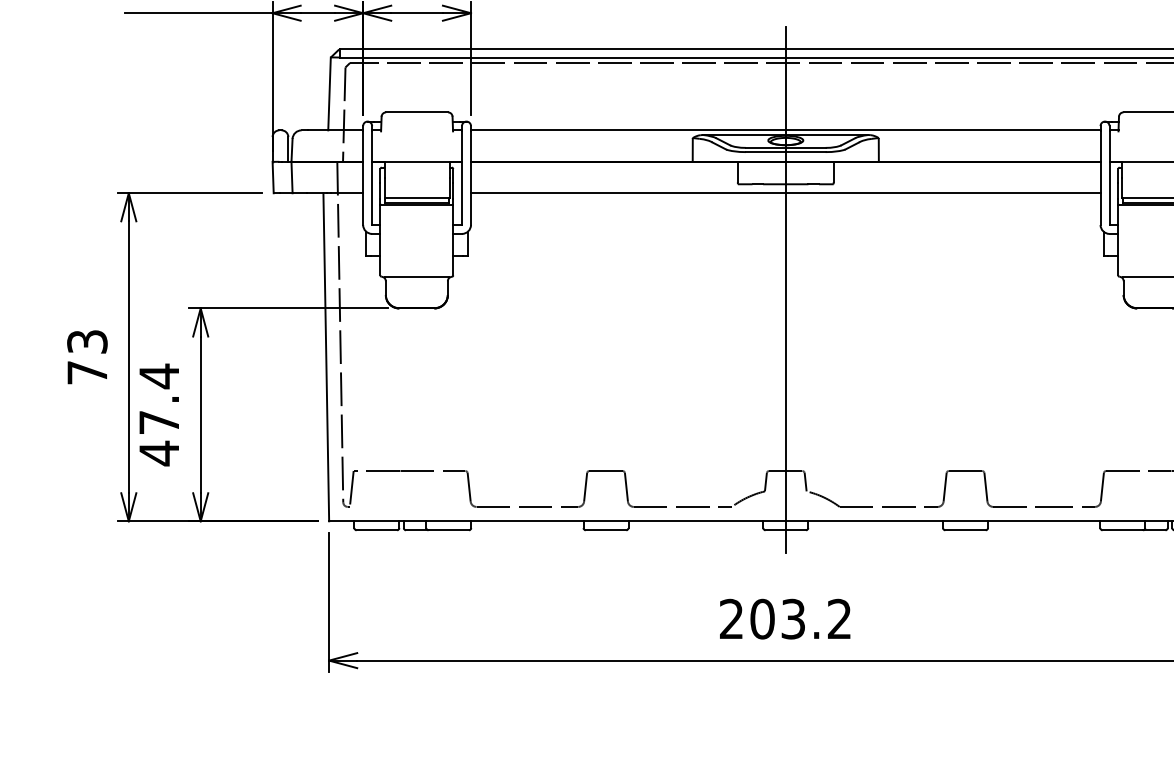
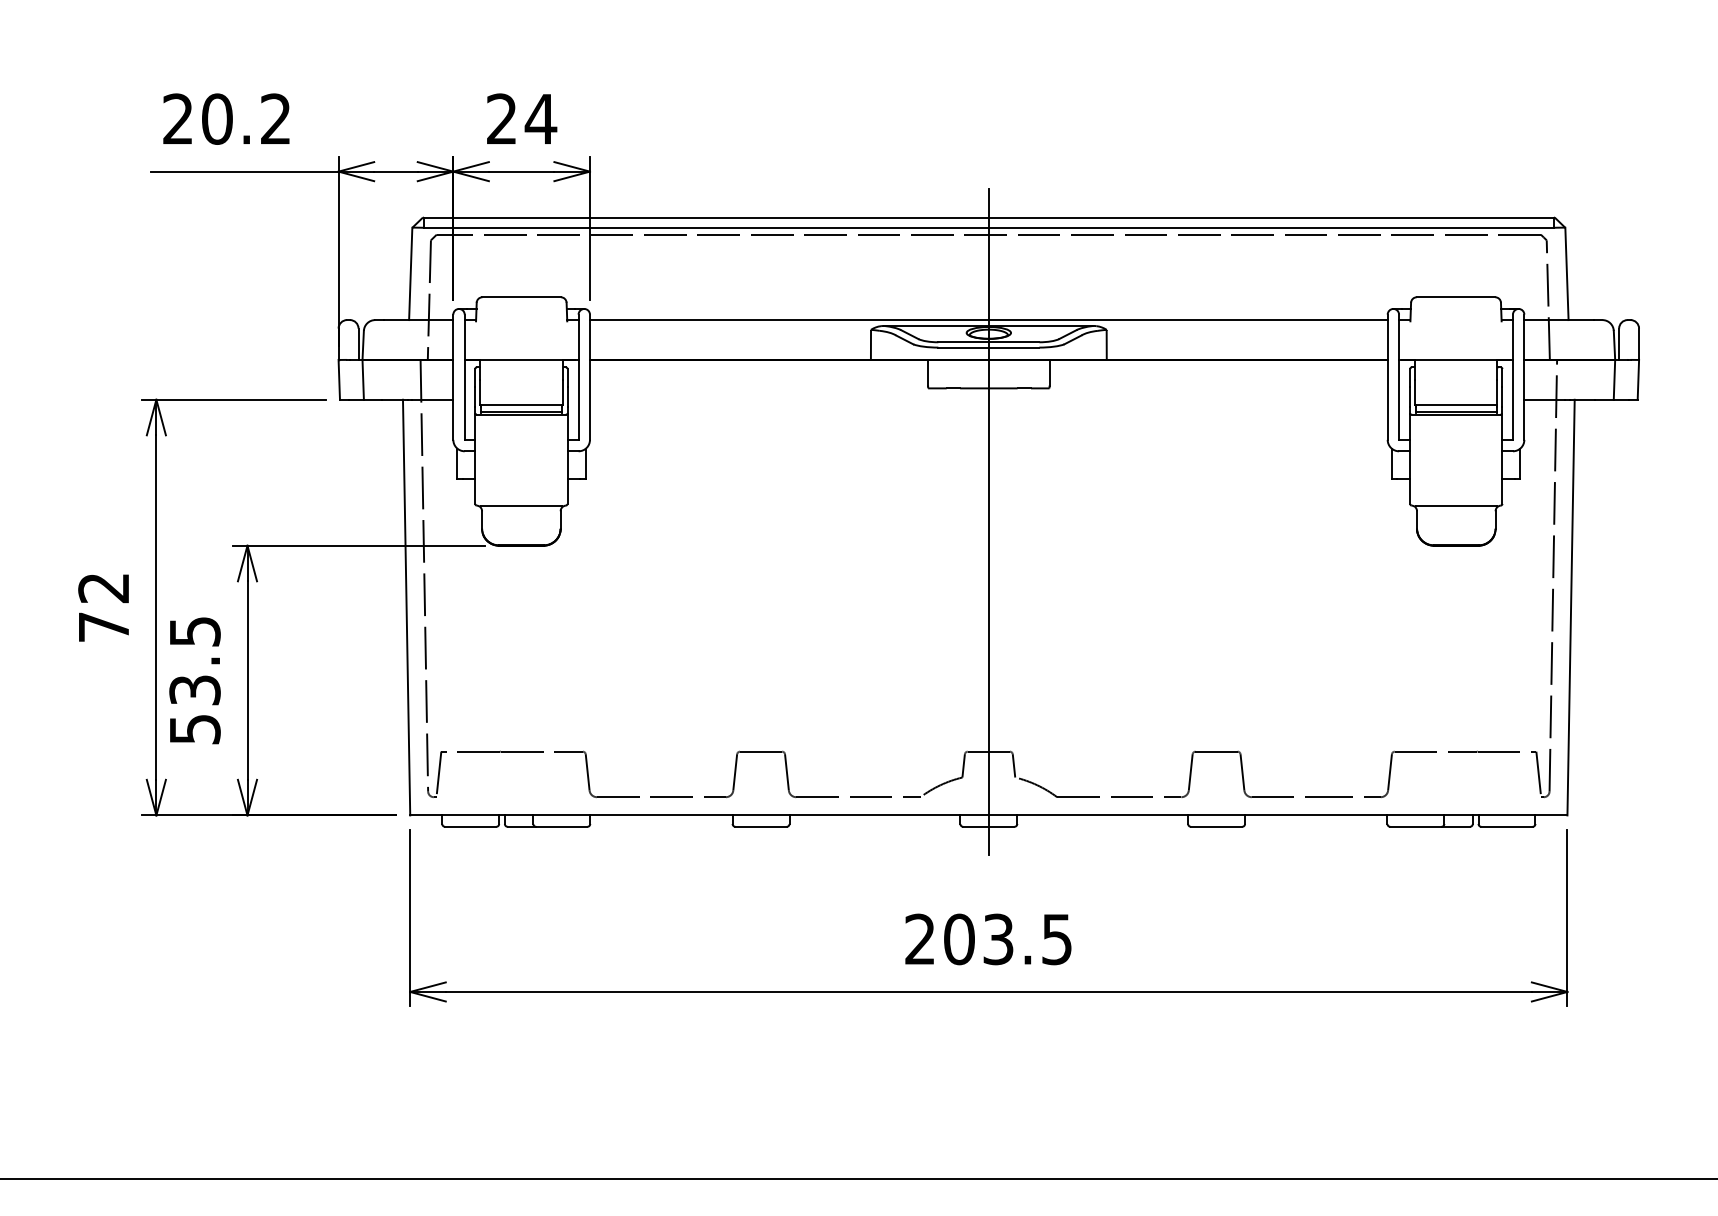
line: (785, 193) -> (988, 399), removed
text: (87, 342) -> (103, 588), 73 -> 72
text: (158, 414) -> (194, 680), 47.4 -> 53.5
text: (839, 619) -> (1056, 939), 203.2 -> 203.5

